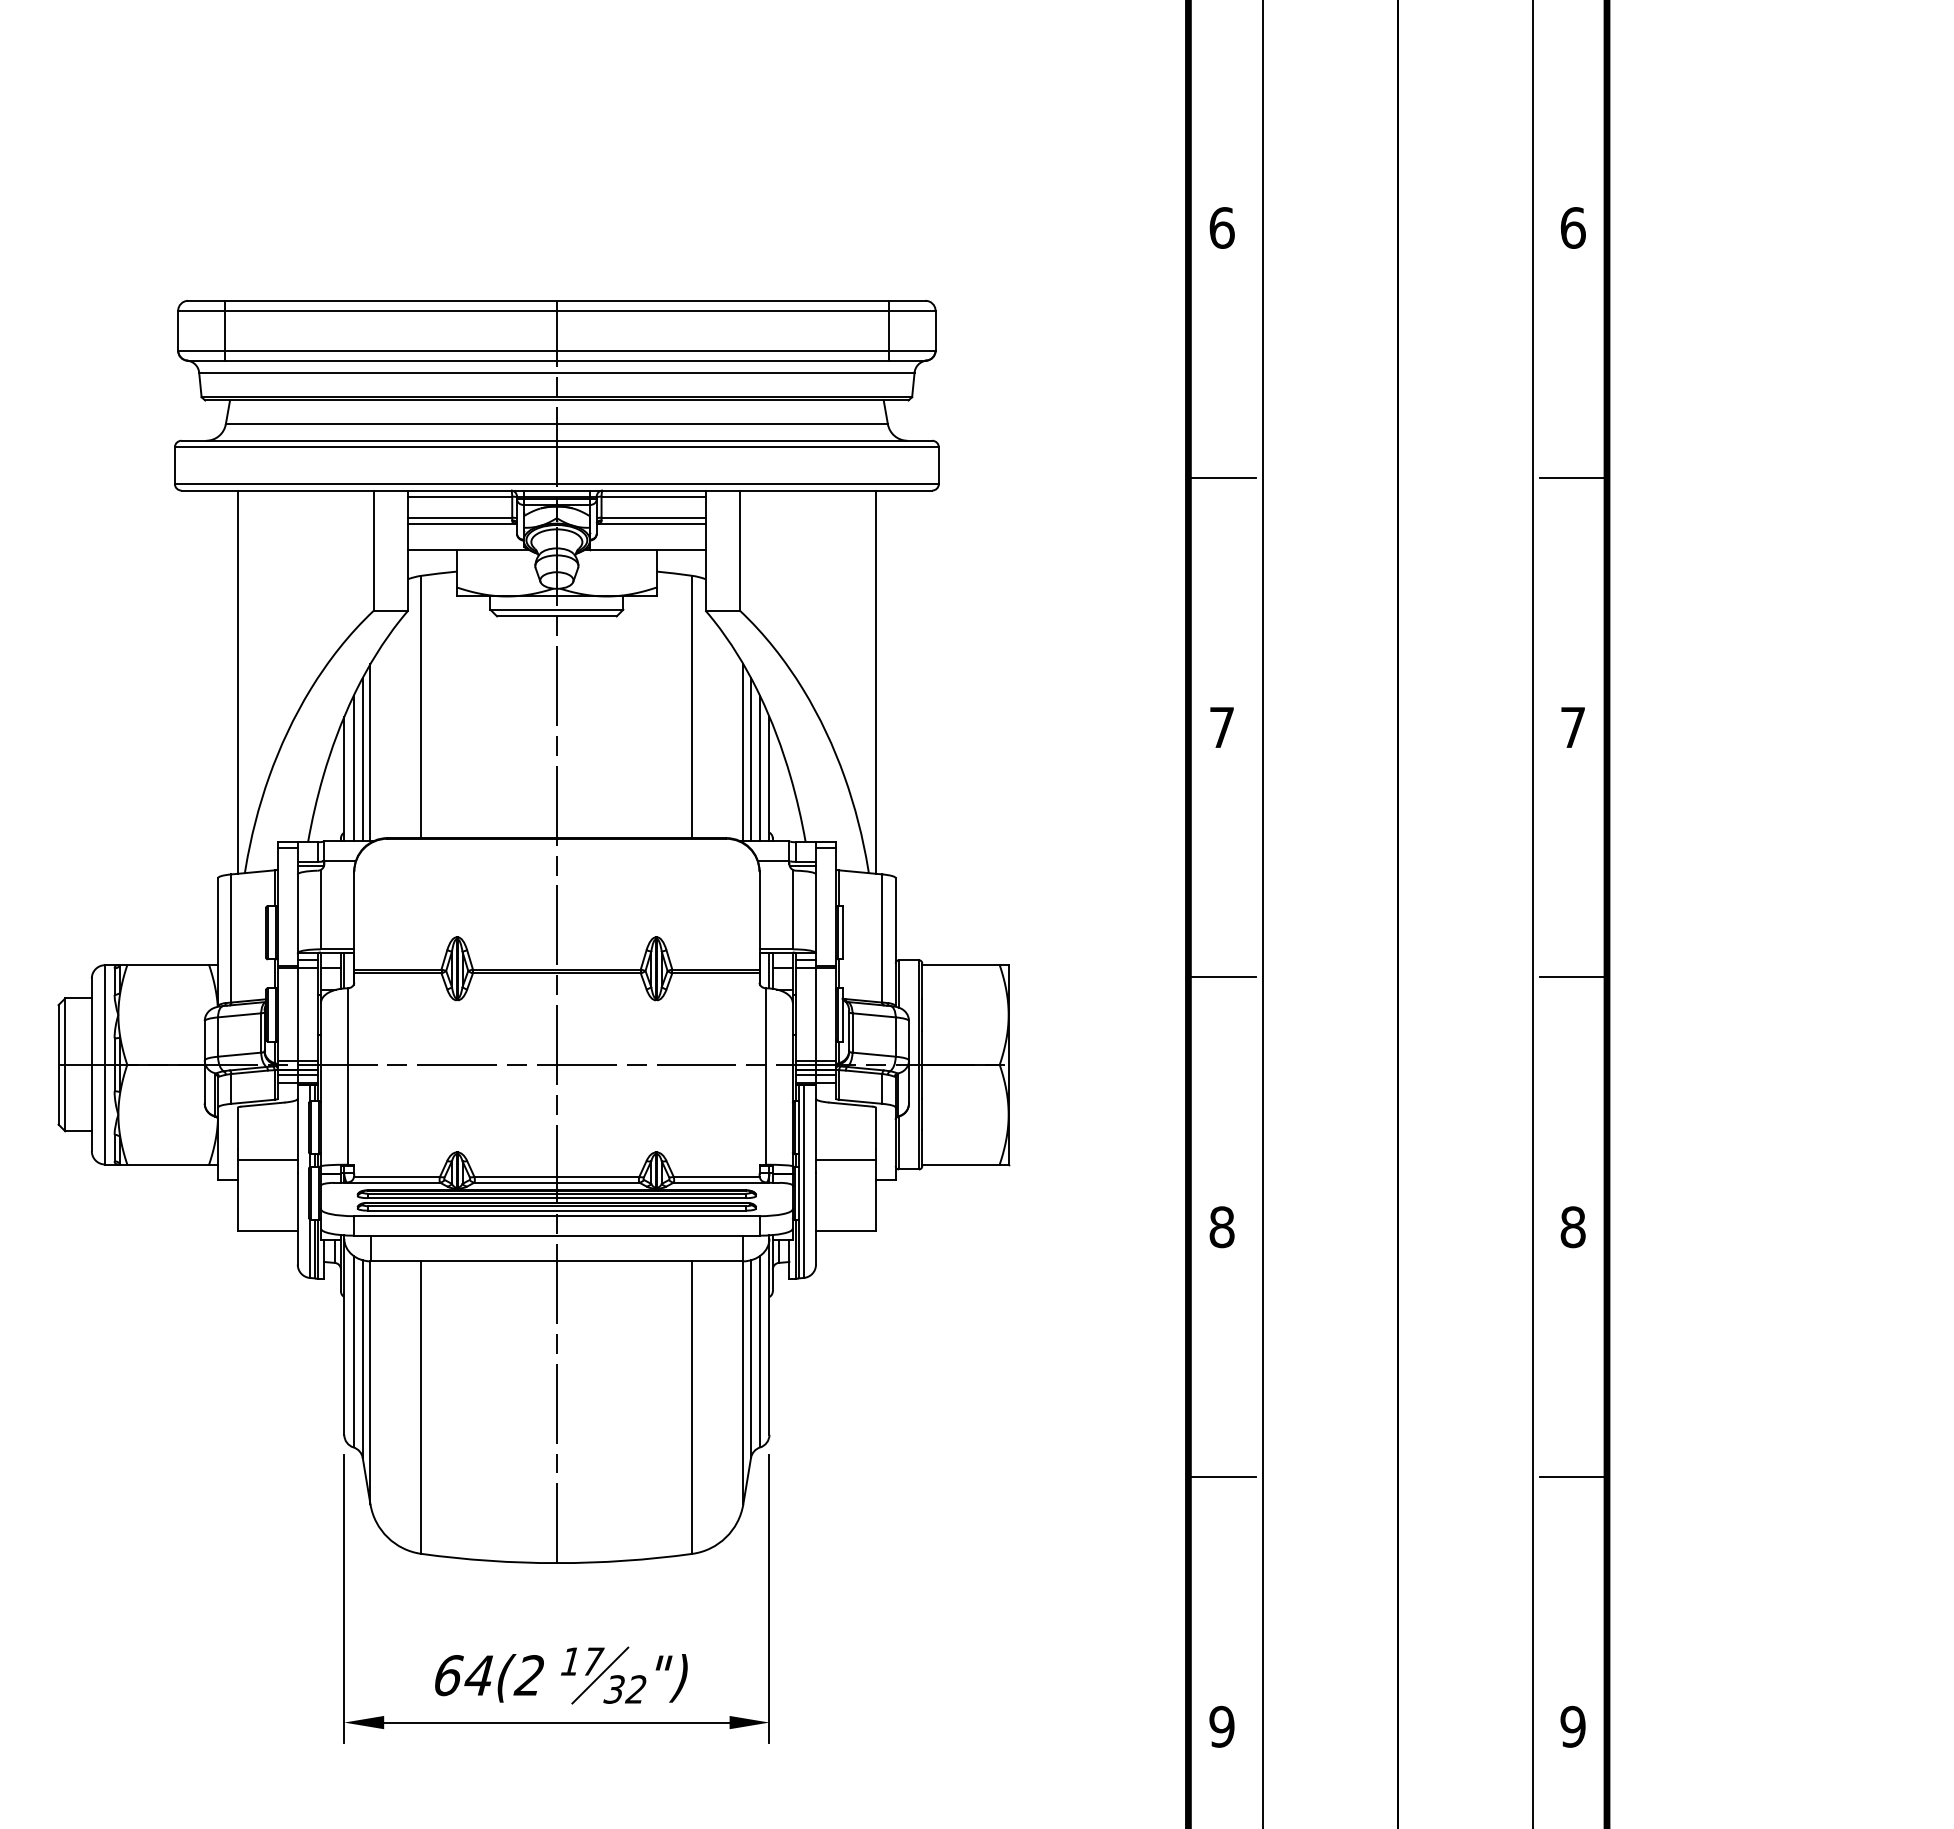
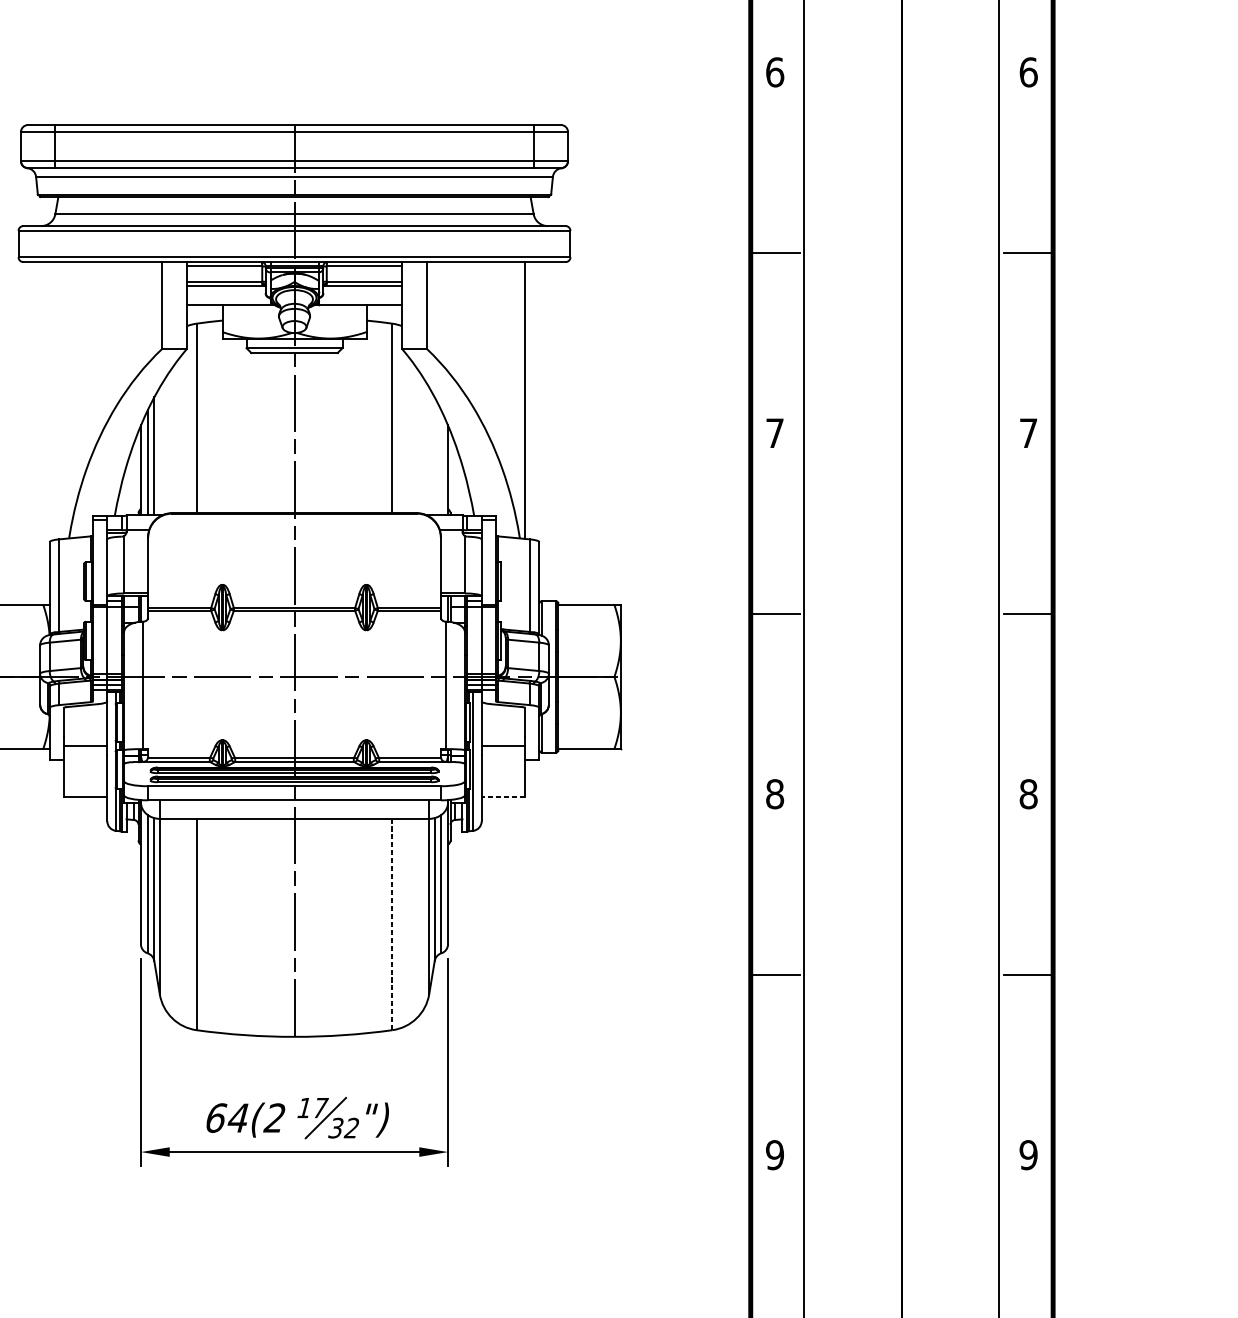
line: (237, 681) -> (63, 399), removed
line: (370, 752) -> (159, 451), removed
line: (743, 752) -> (429, 451), removed
line: (751, 759) -> (435, 456), removed
line: (760, 768) -> (441, 462), removed
line: (845, 1230) -> (503, 796), solid -> dashed
line: (692, 1407) -> (392, 924), solid -> dashed

